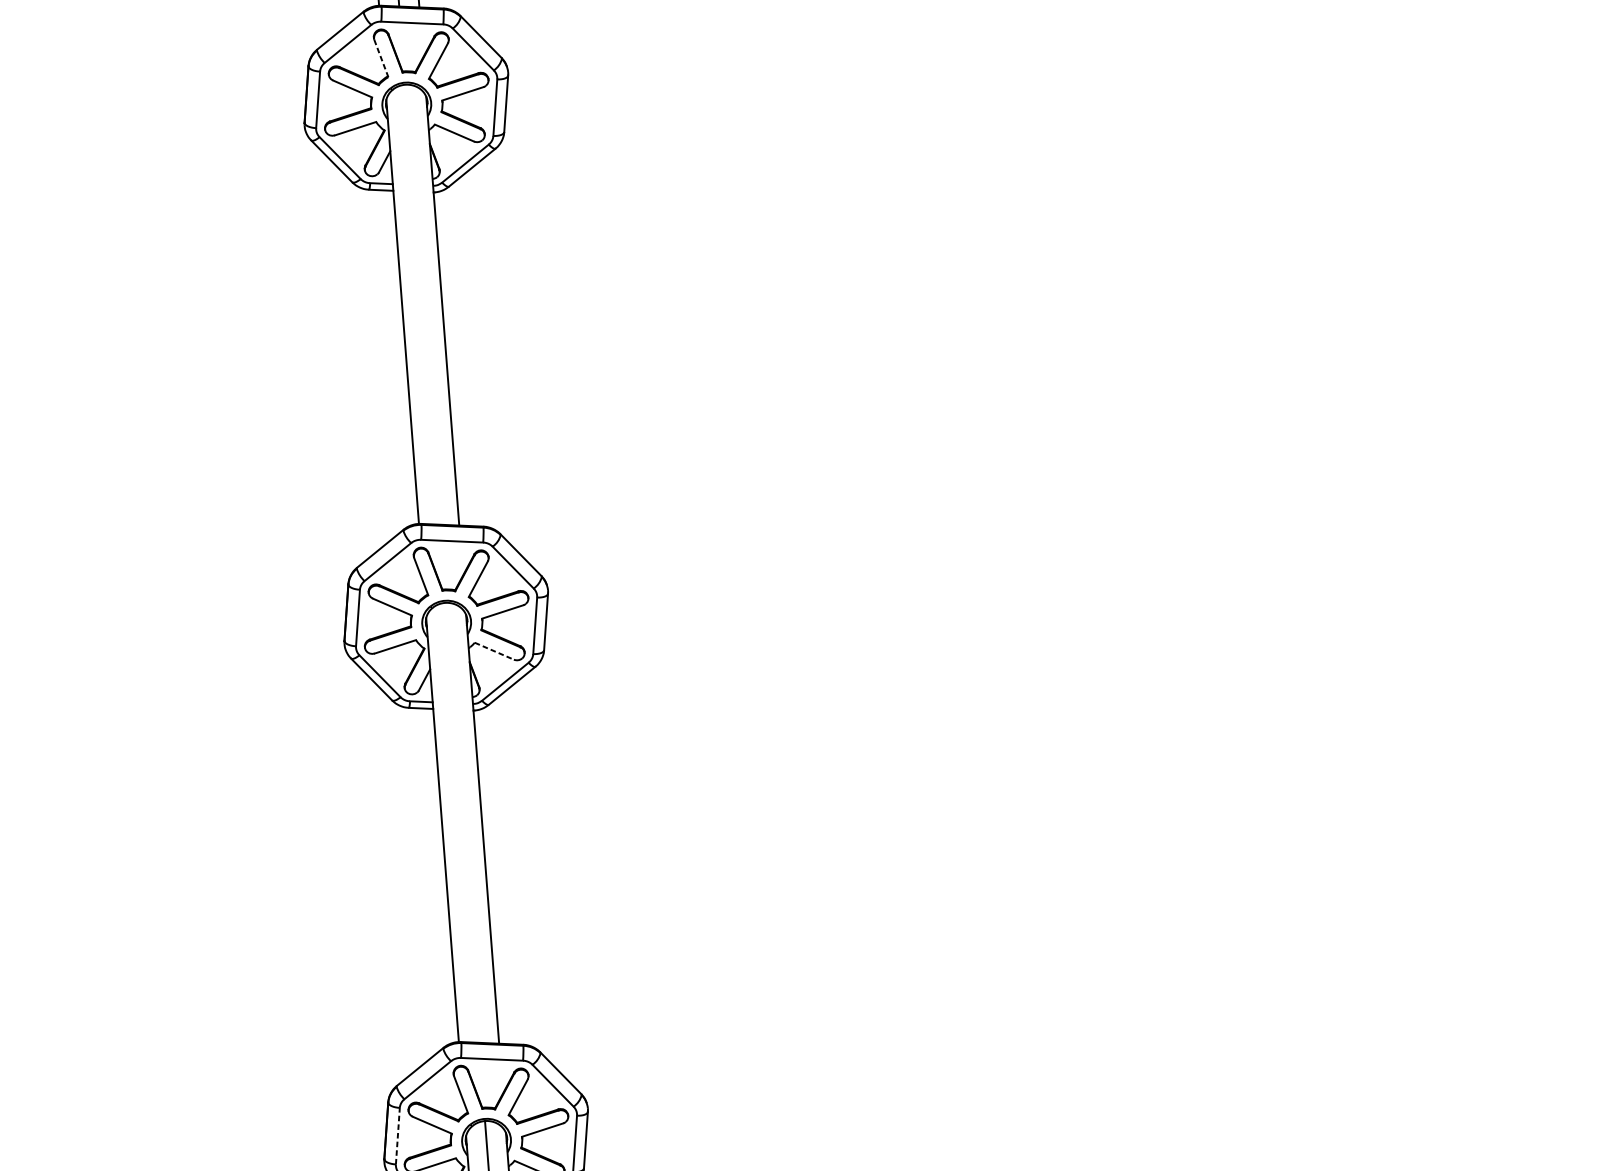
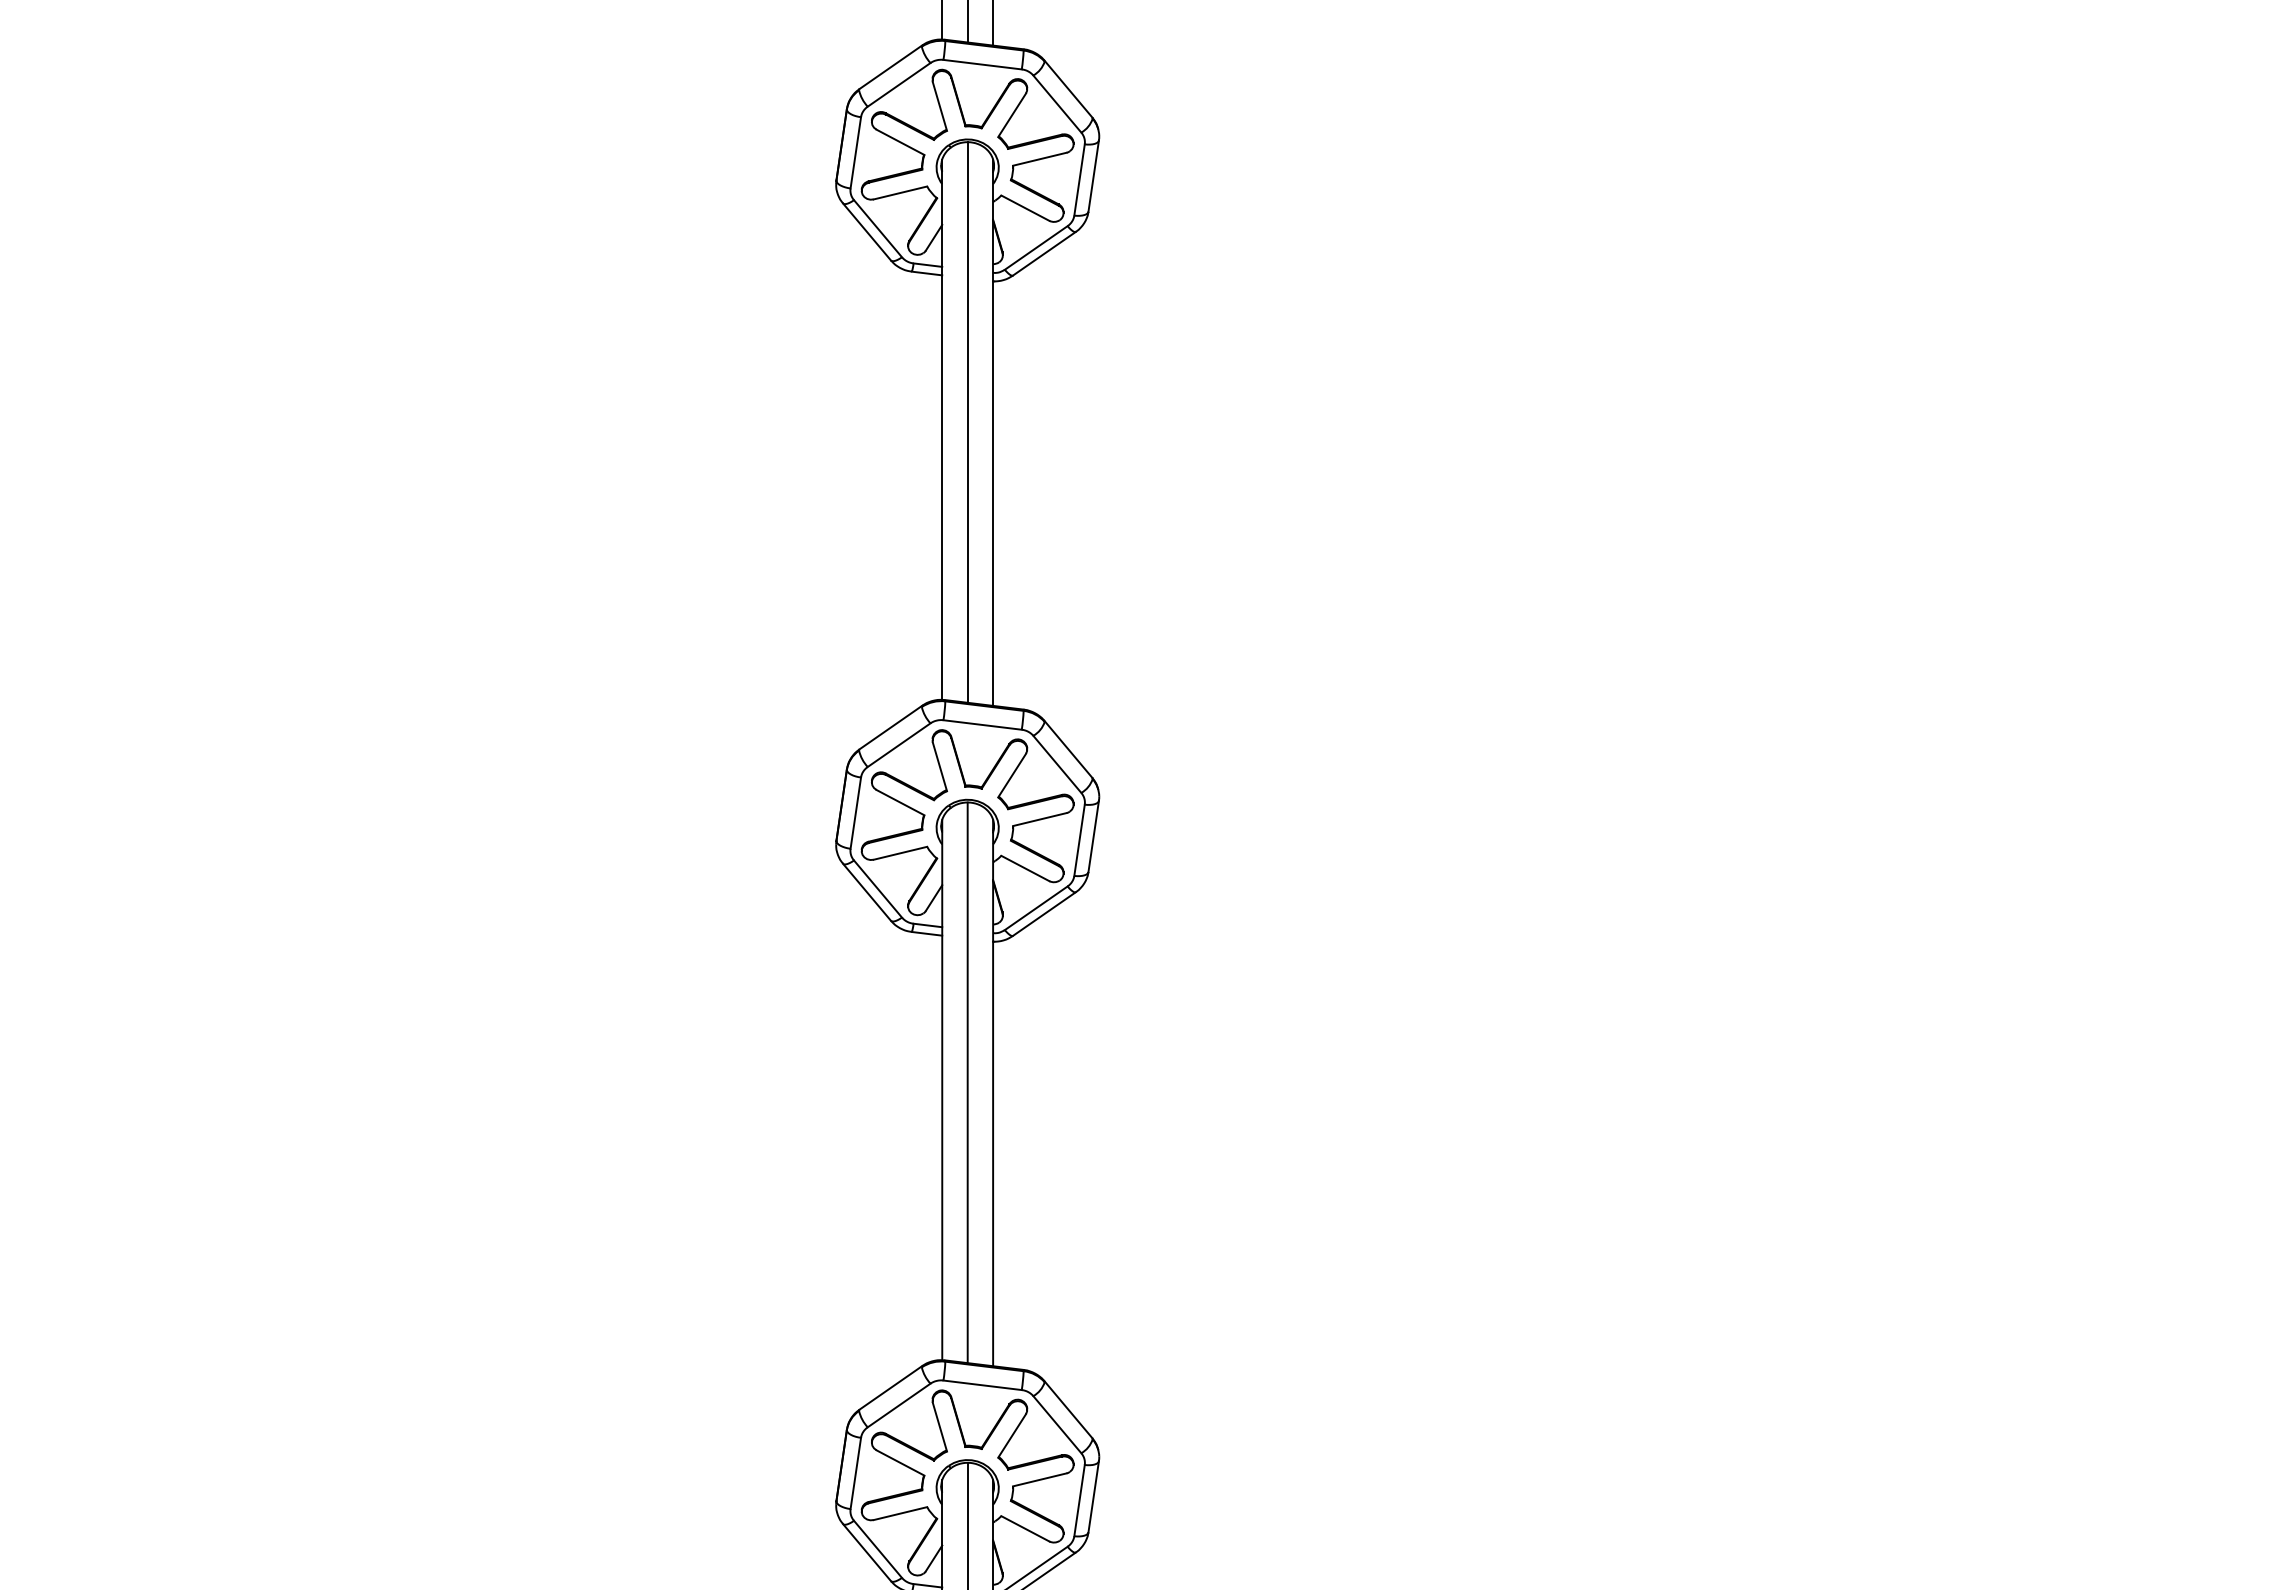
line: (381, 59) -> (940, 107), dashed -> solid
line: (422, 304) -> (967, 422), added
line: (494, 651) -> (1025, 868), dashed -> solid
line: (461, 822) -> (967, 1082), added
line: (397, 1135) -> (855, 1472), dashed -> solid

